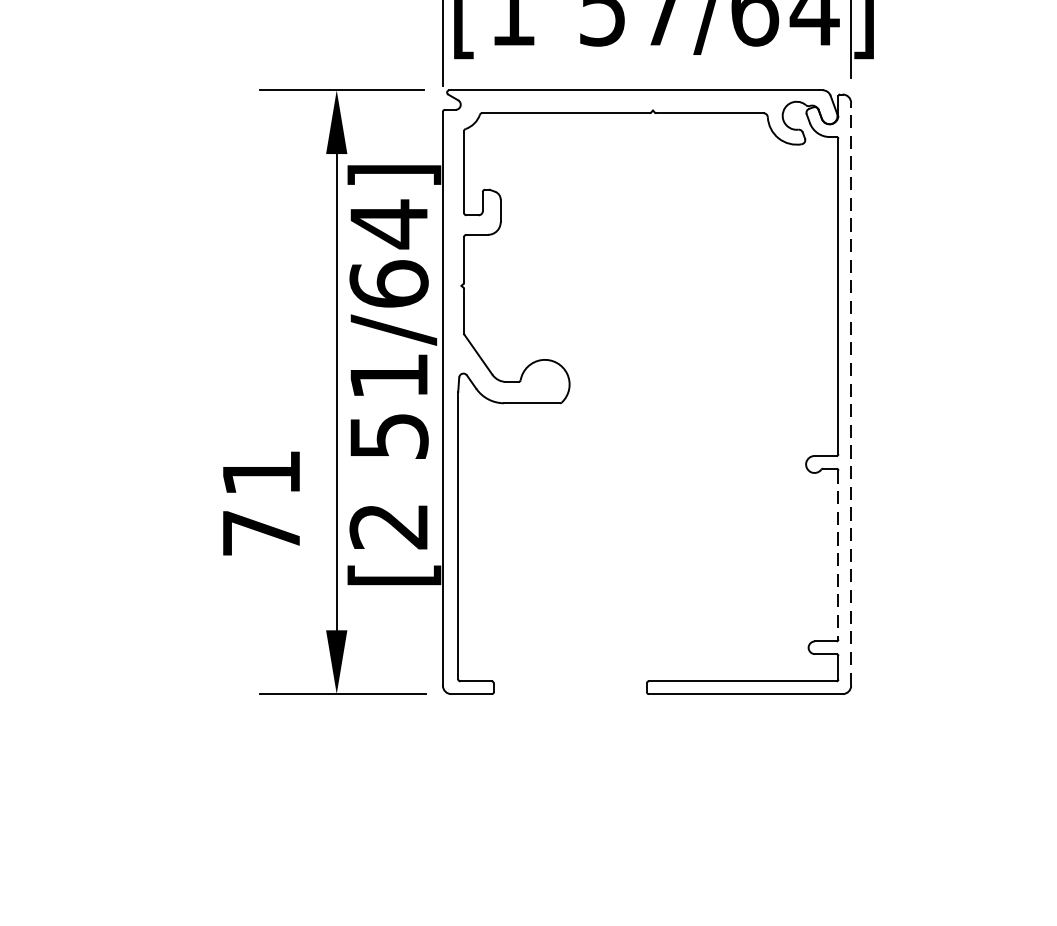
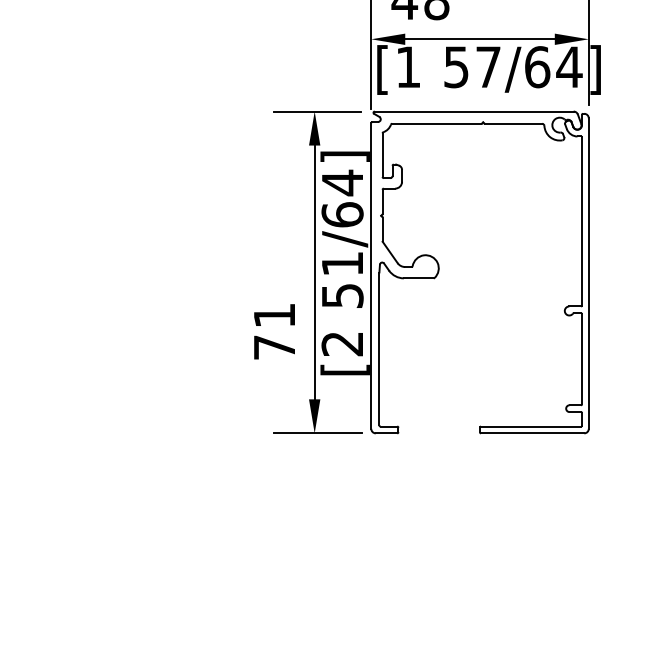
line: (850, 394) -> (588, 273), dashed -> solid
line: (839, 555) -> (582, 359), dashed -> solid

